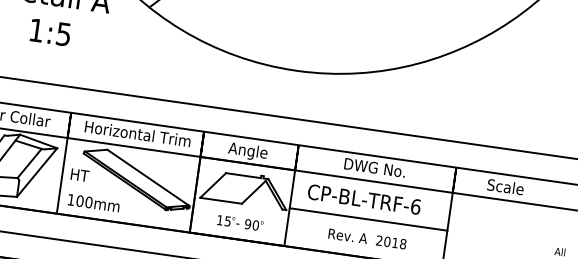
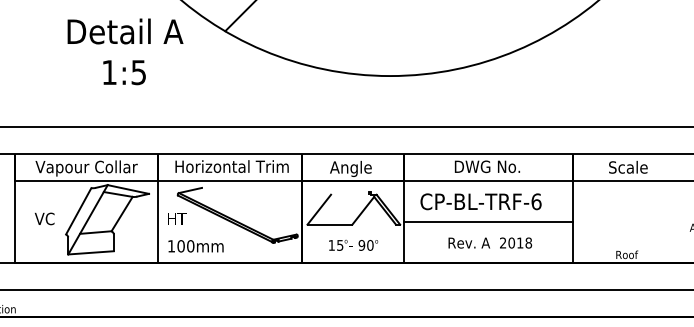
line: (37, 172) -> (131, 222), removed
line: (243, 175) -> (349, 194), removed
line: (148, 177) -> (249, 211), removed

